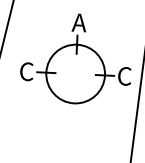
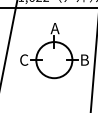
text: (124, 75) -> (84, 59), C -> B

